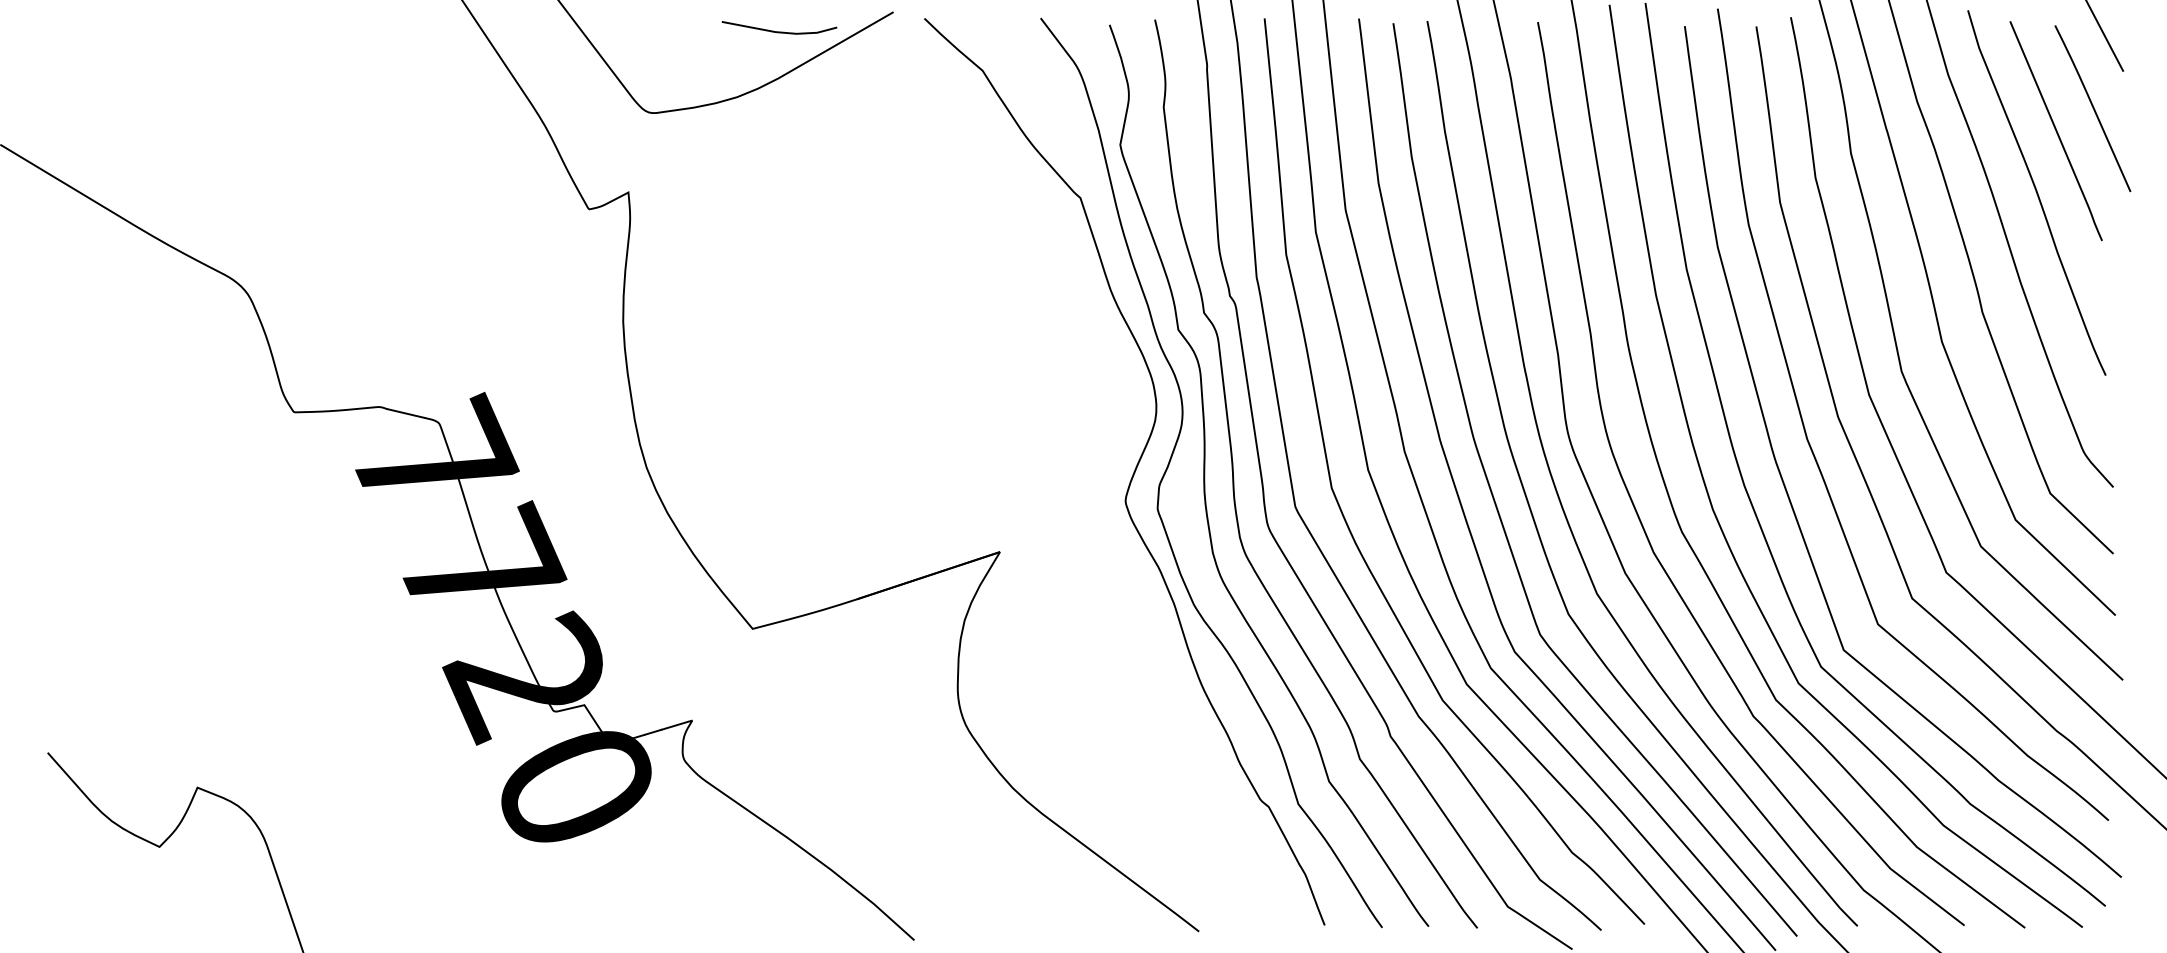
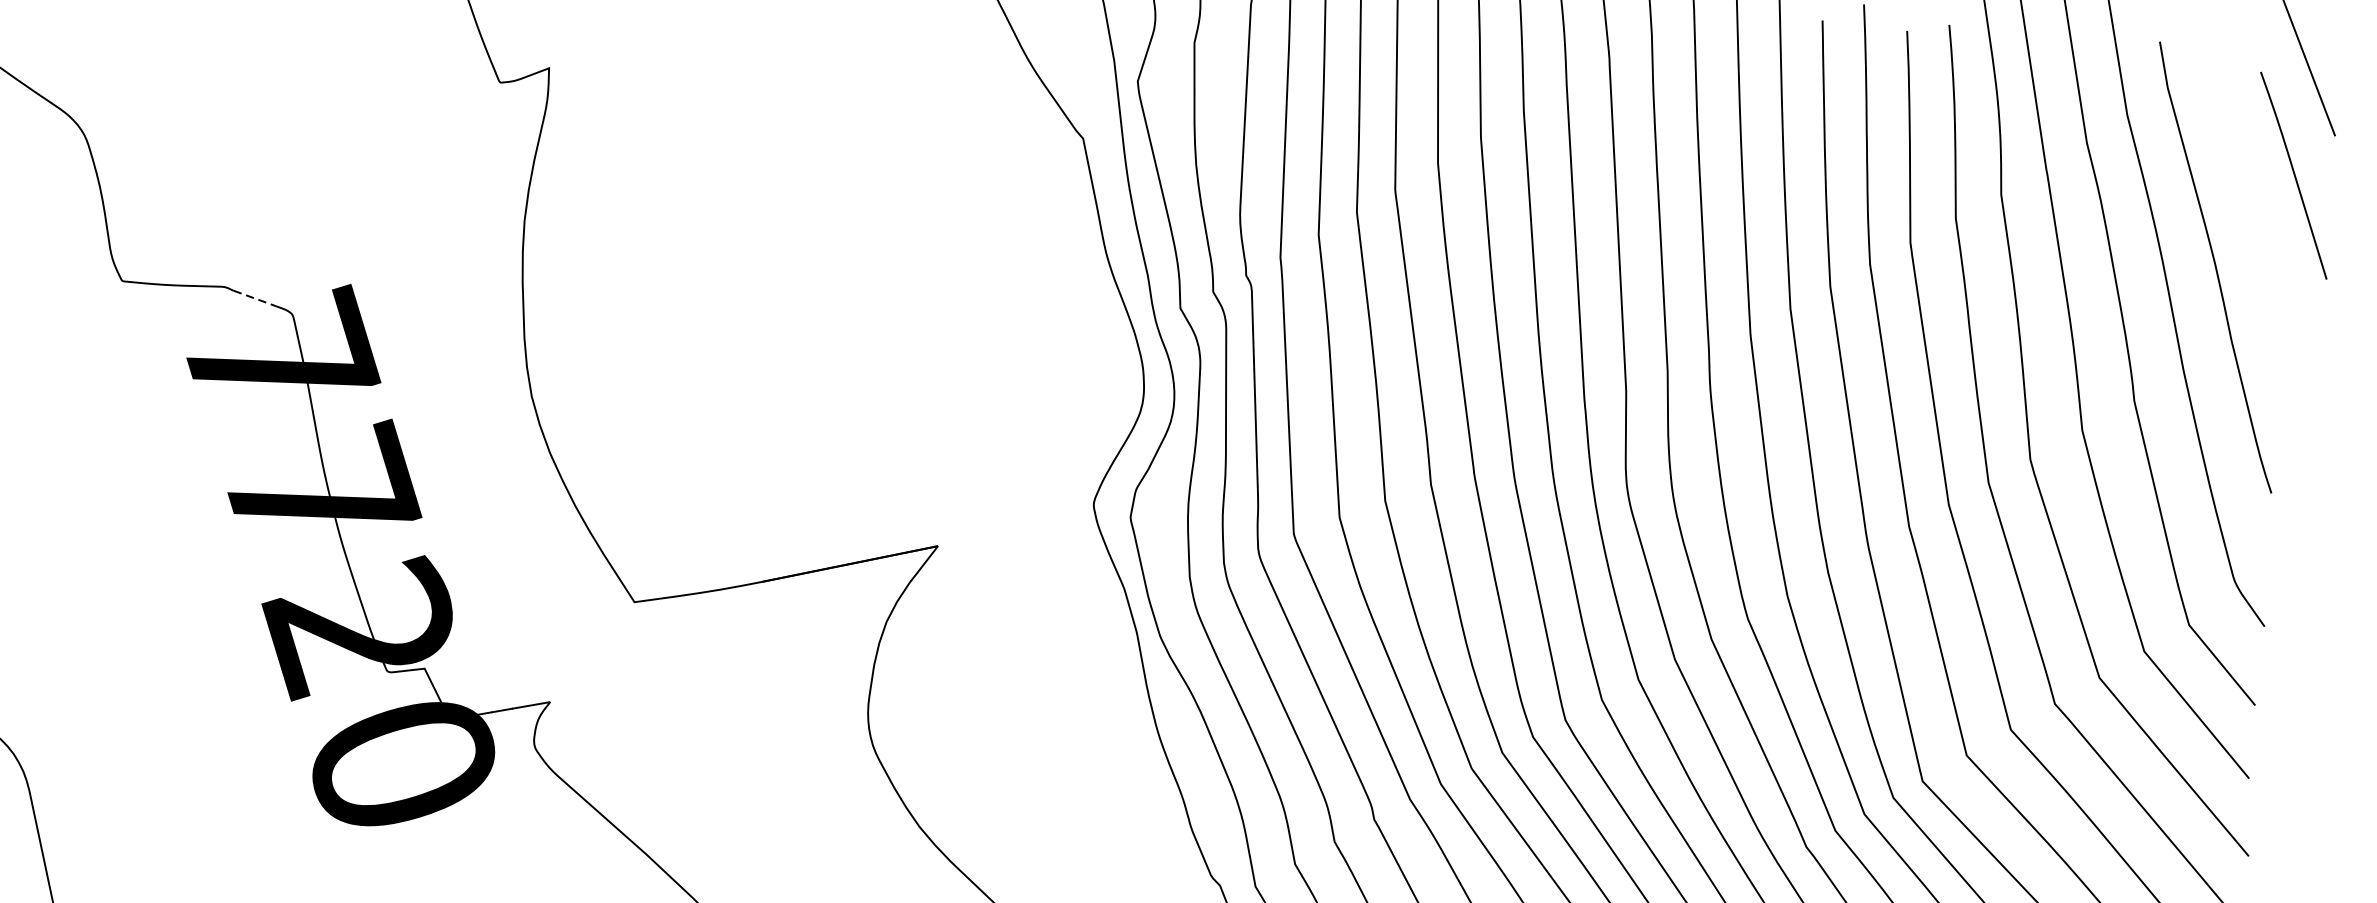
line: (2055, 131) -> (2246, 197), removed
line: (406, 413) -> (255, 298), solid -> dashed

